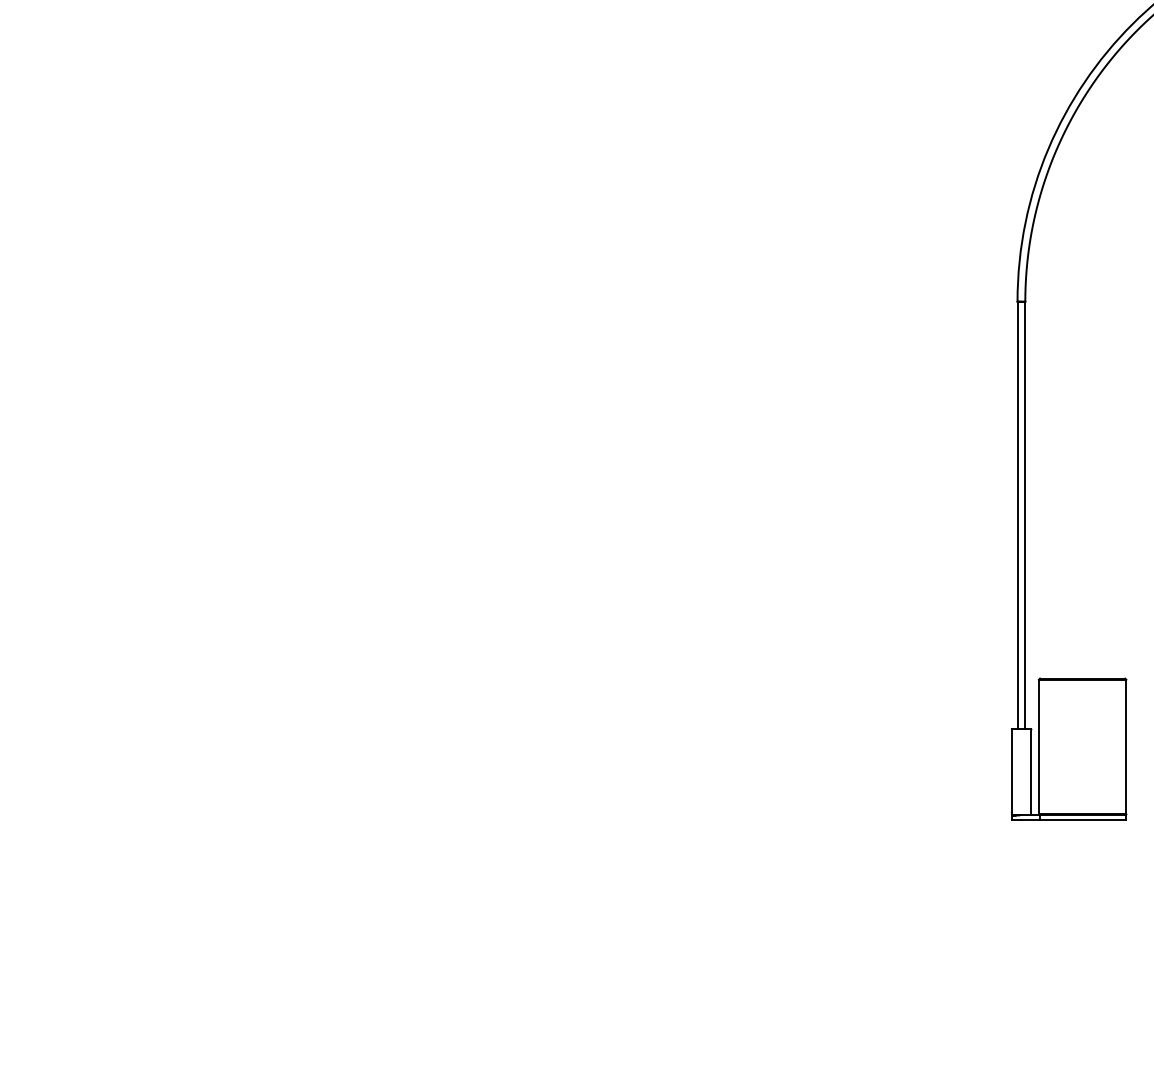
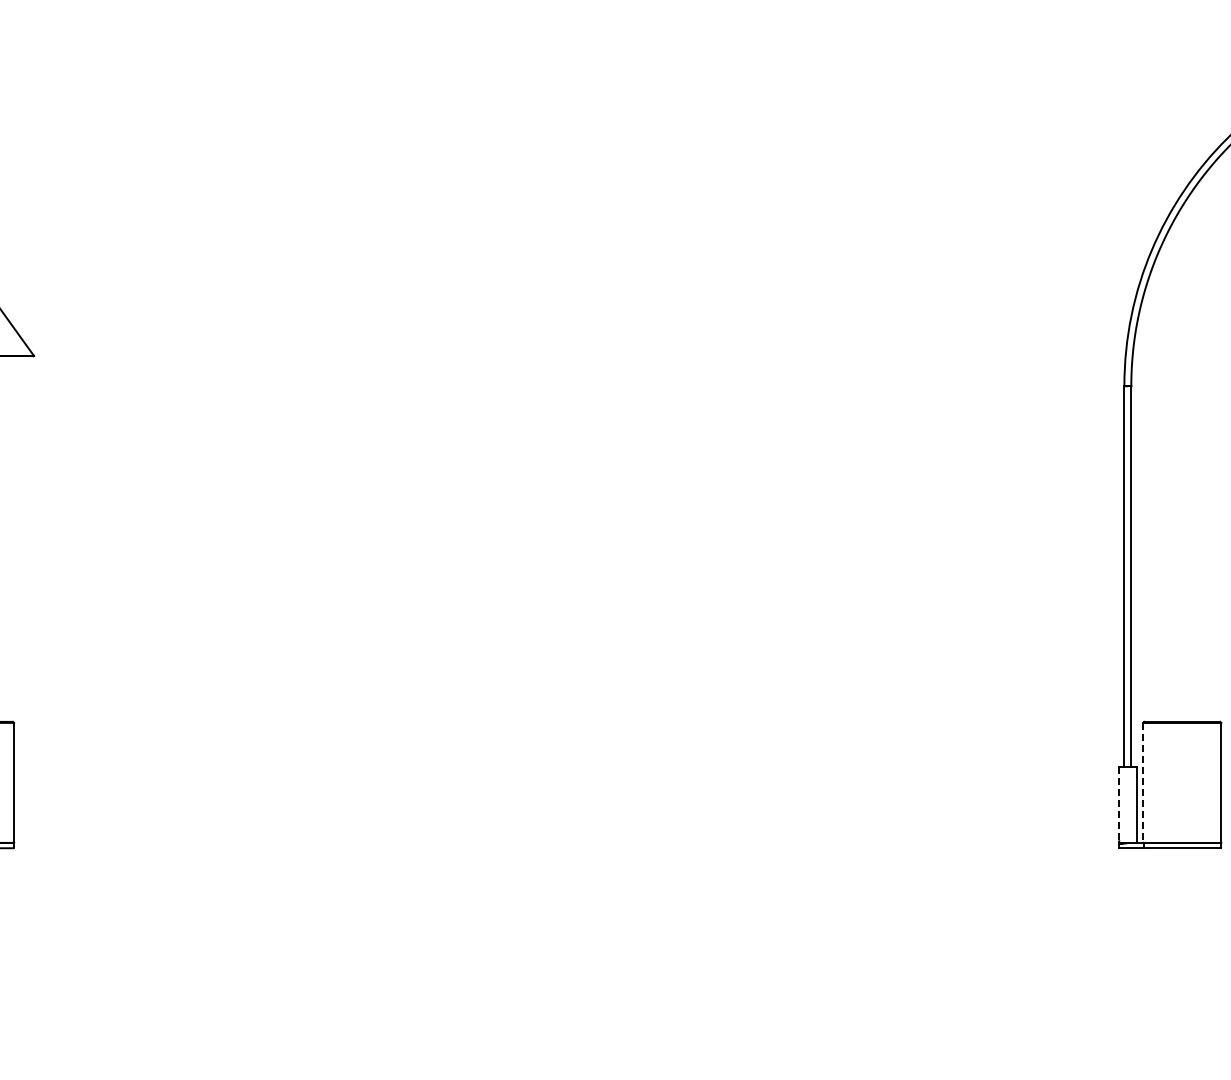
line: (1039, 746) -> (1143, 782), solid -> dashed
line: (1012, 770) -> (1119, 803), solid -> dashed

